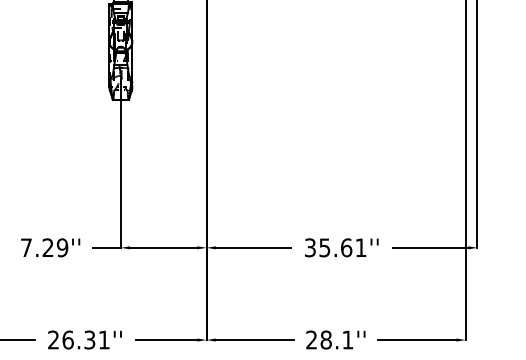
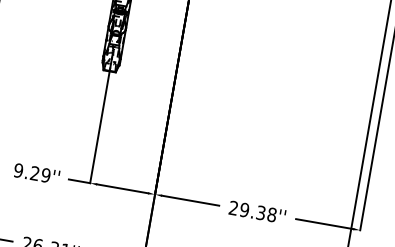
text: (26, 247) -> (18, 170), 7.29'' -> 9.29''
text: (335, 247) -> (252, 211), 35.61'' -> 29.38''

